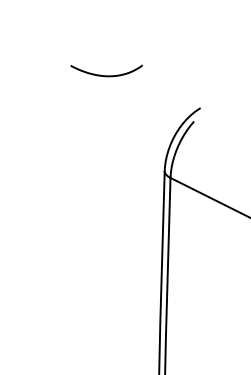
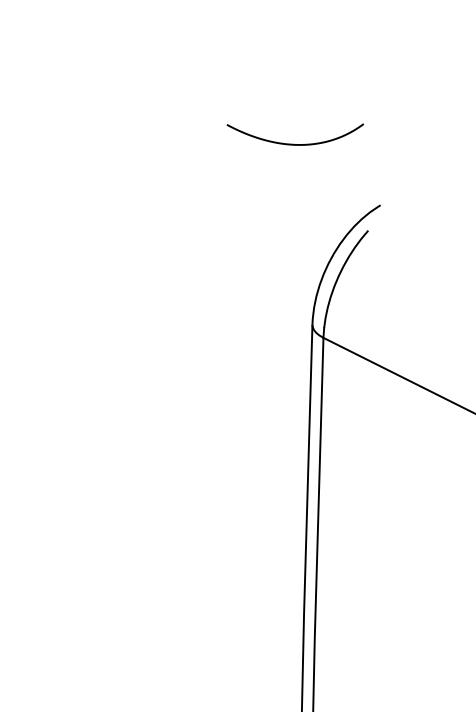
curve: (106, 75) -> (294, 143), moved

